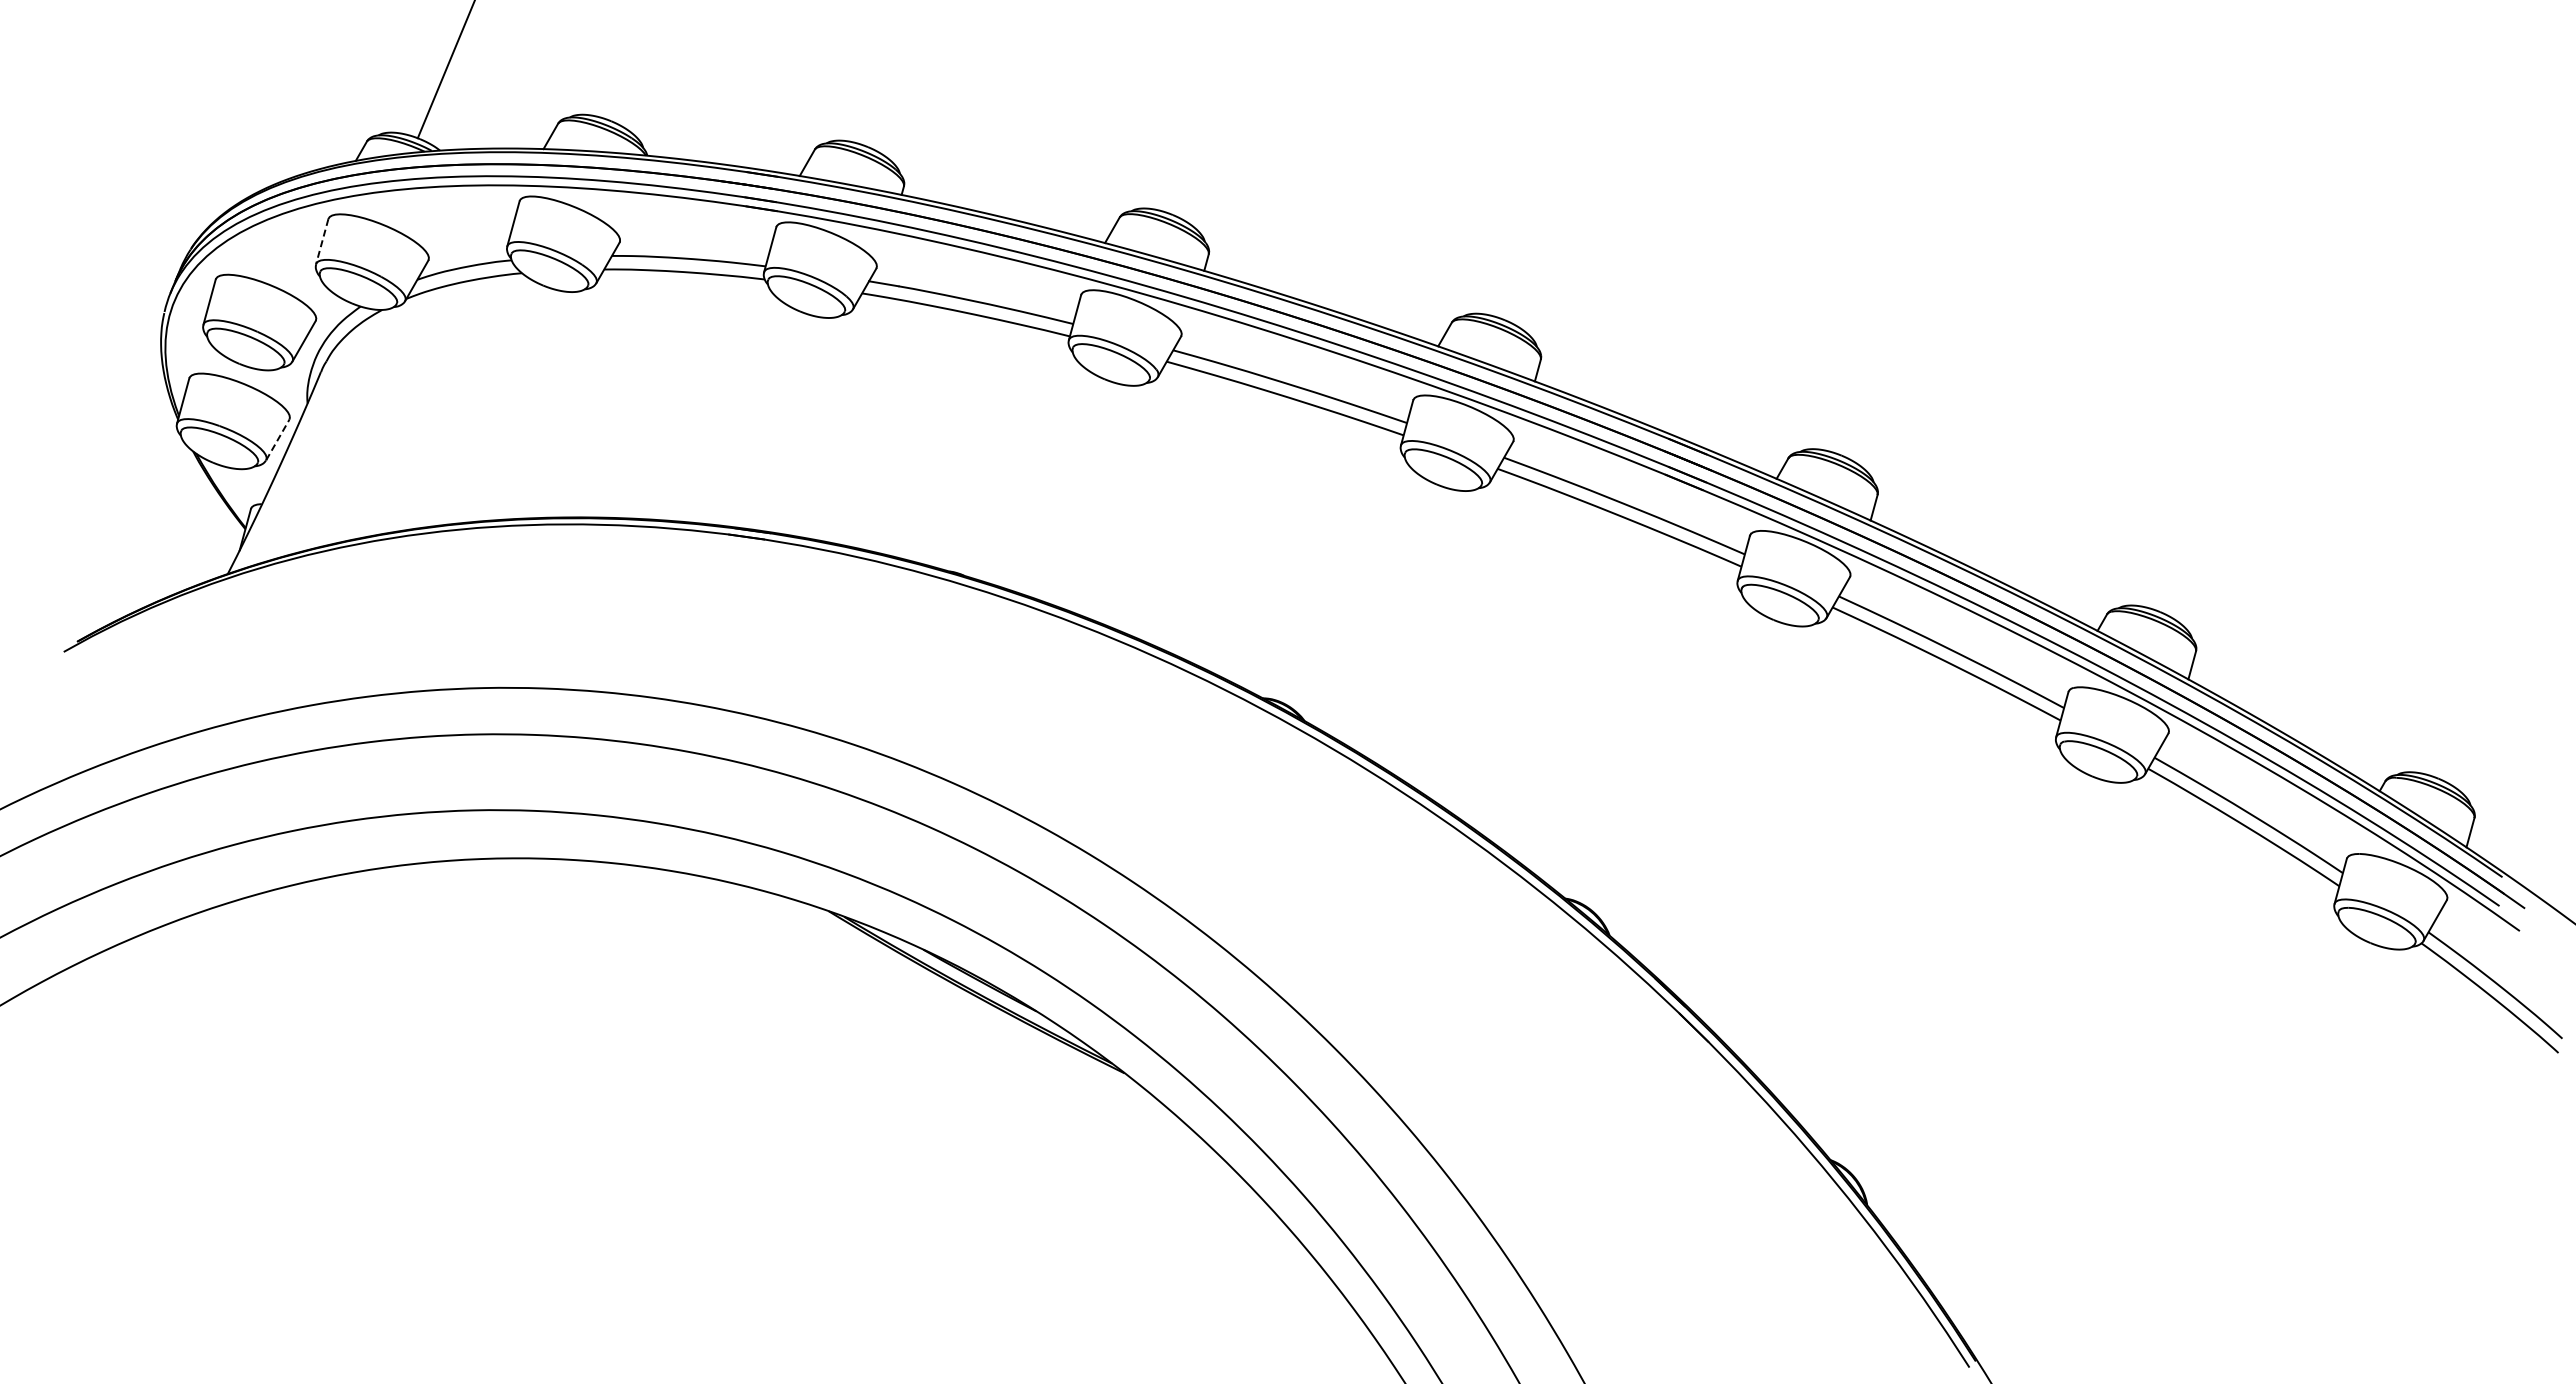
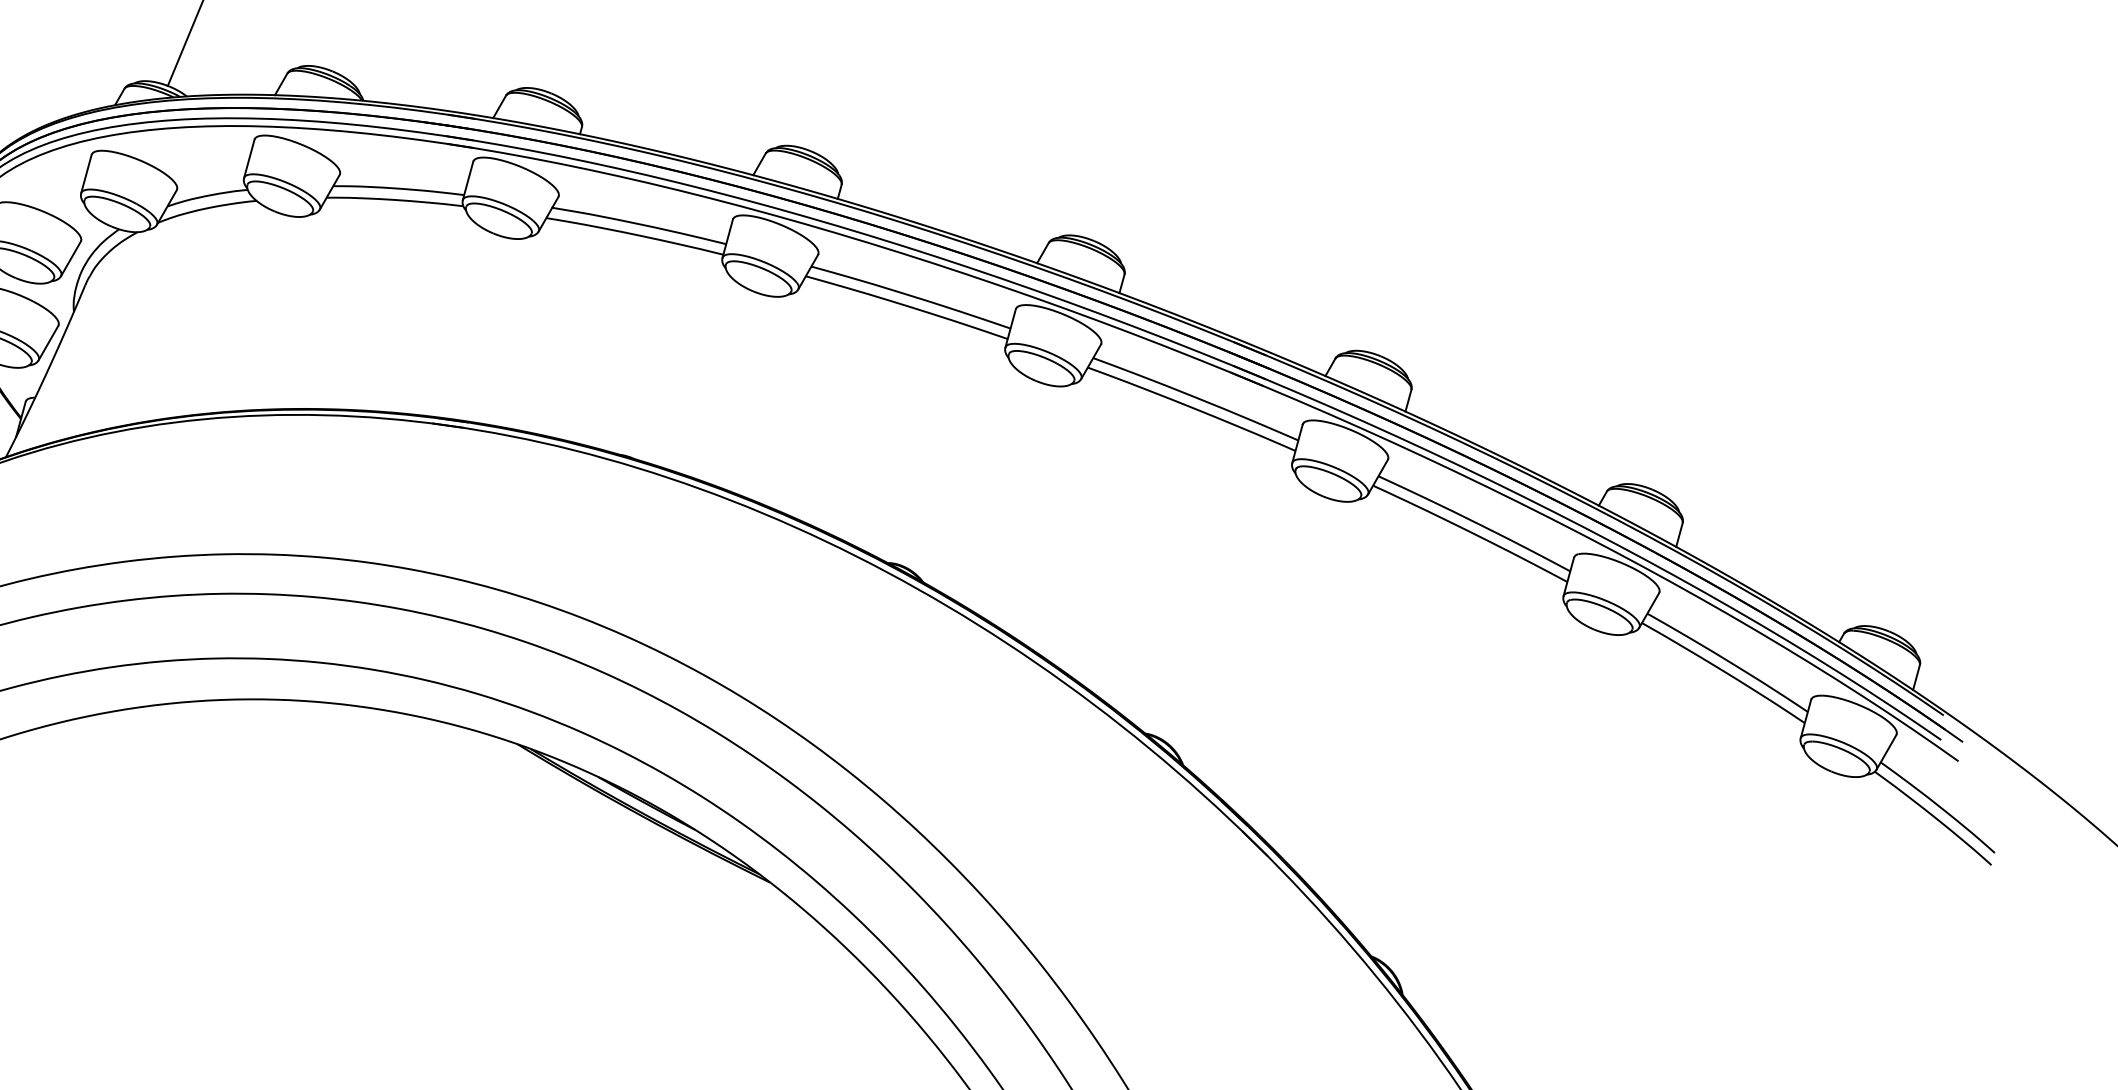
line: (322, 242) -> (86, 174), dashed -> solid
line: (278, 439) -> (49, 342), dashed -> solid

